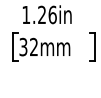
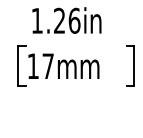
text: (28, 47) -> (40, 66), 32mm -> 17mm

